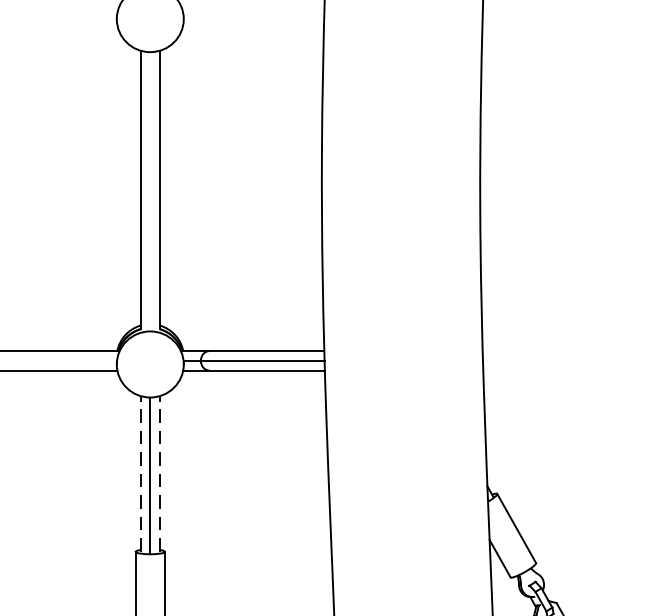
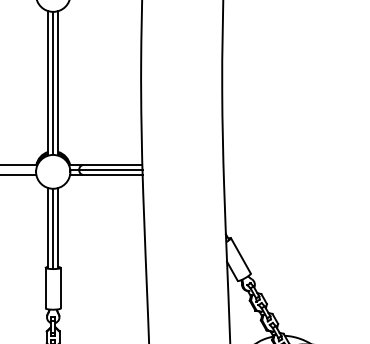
line: (150, 190) -> (53, 82), added
line: (141, 473) -> (48, 227), dashed -> solid
line: (160, 473) -> (58, 227), dashed -> solid

